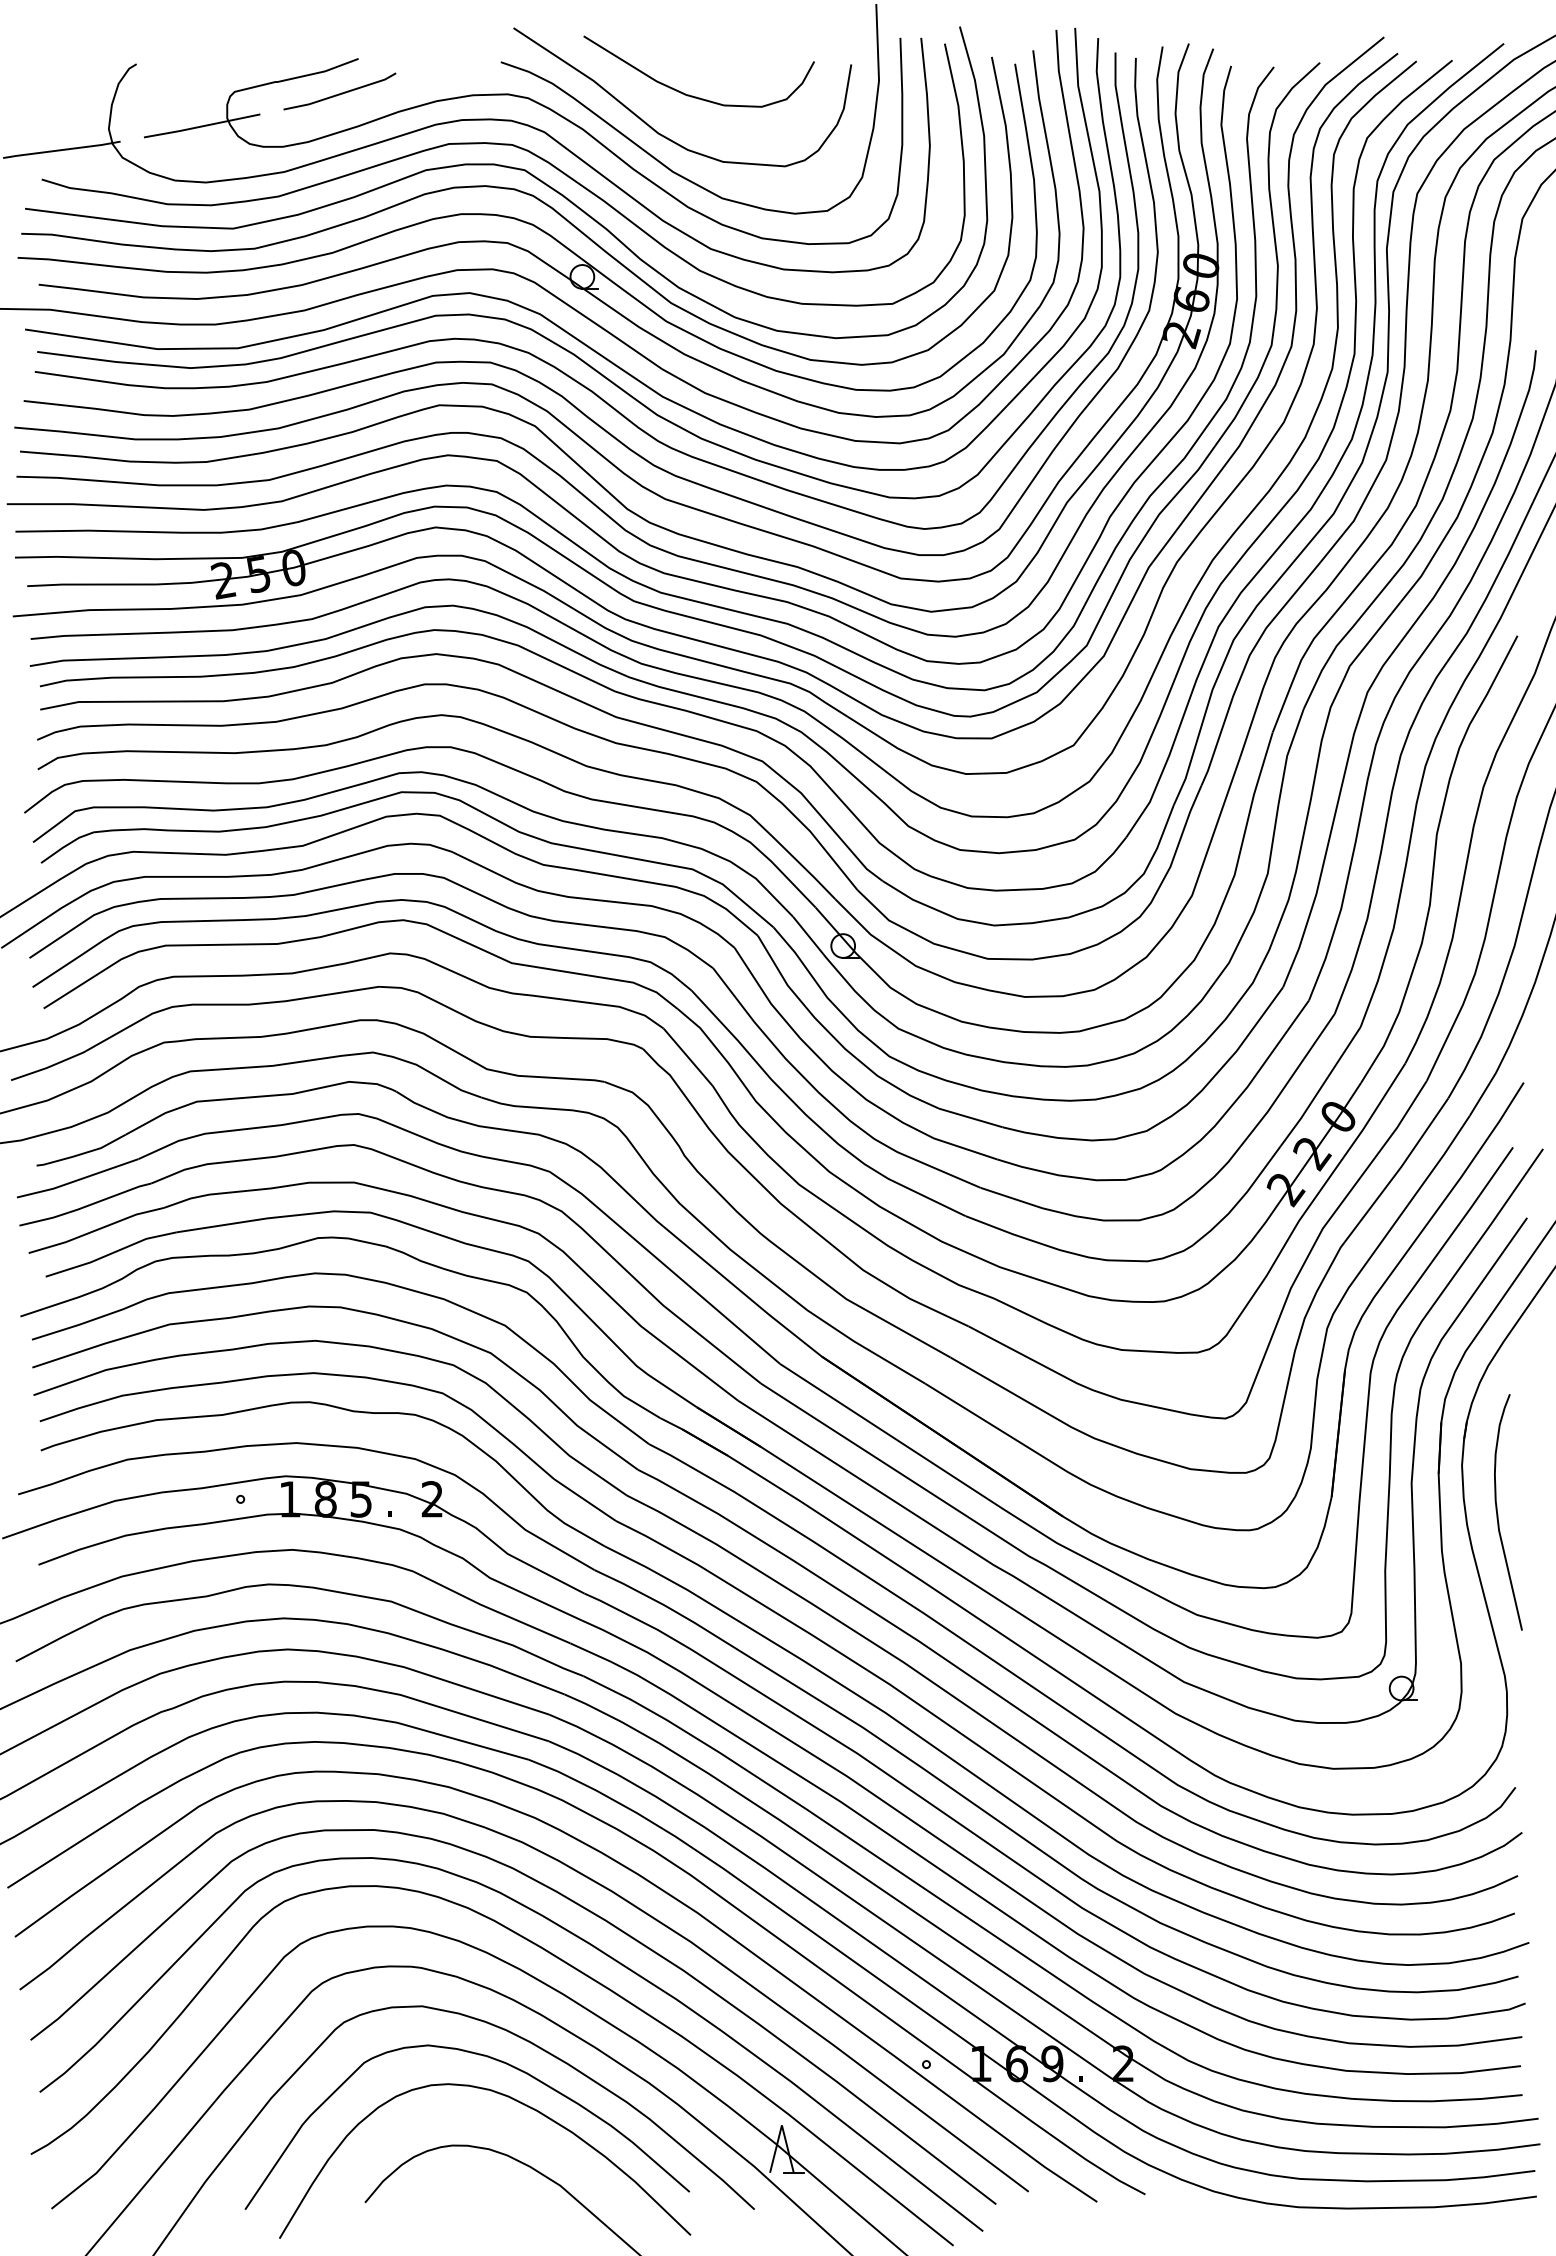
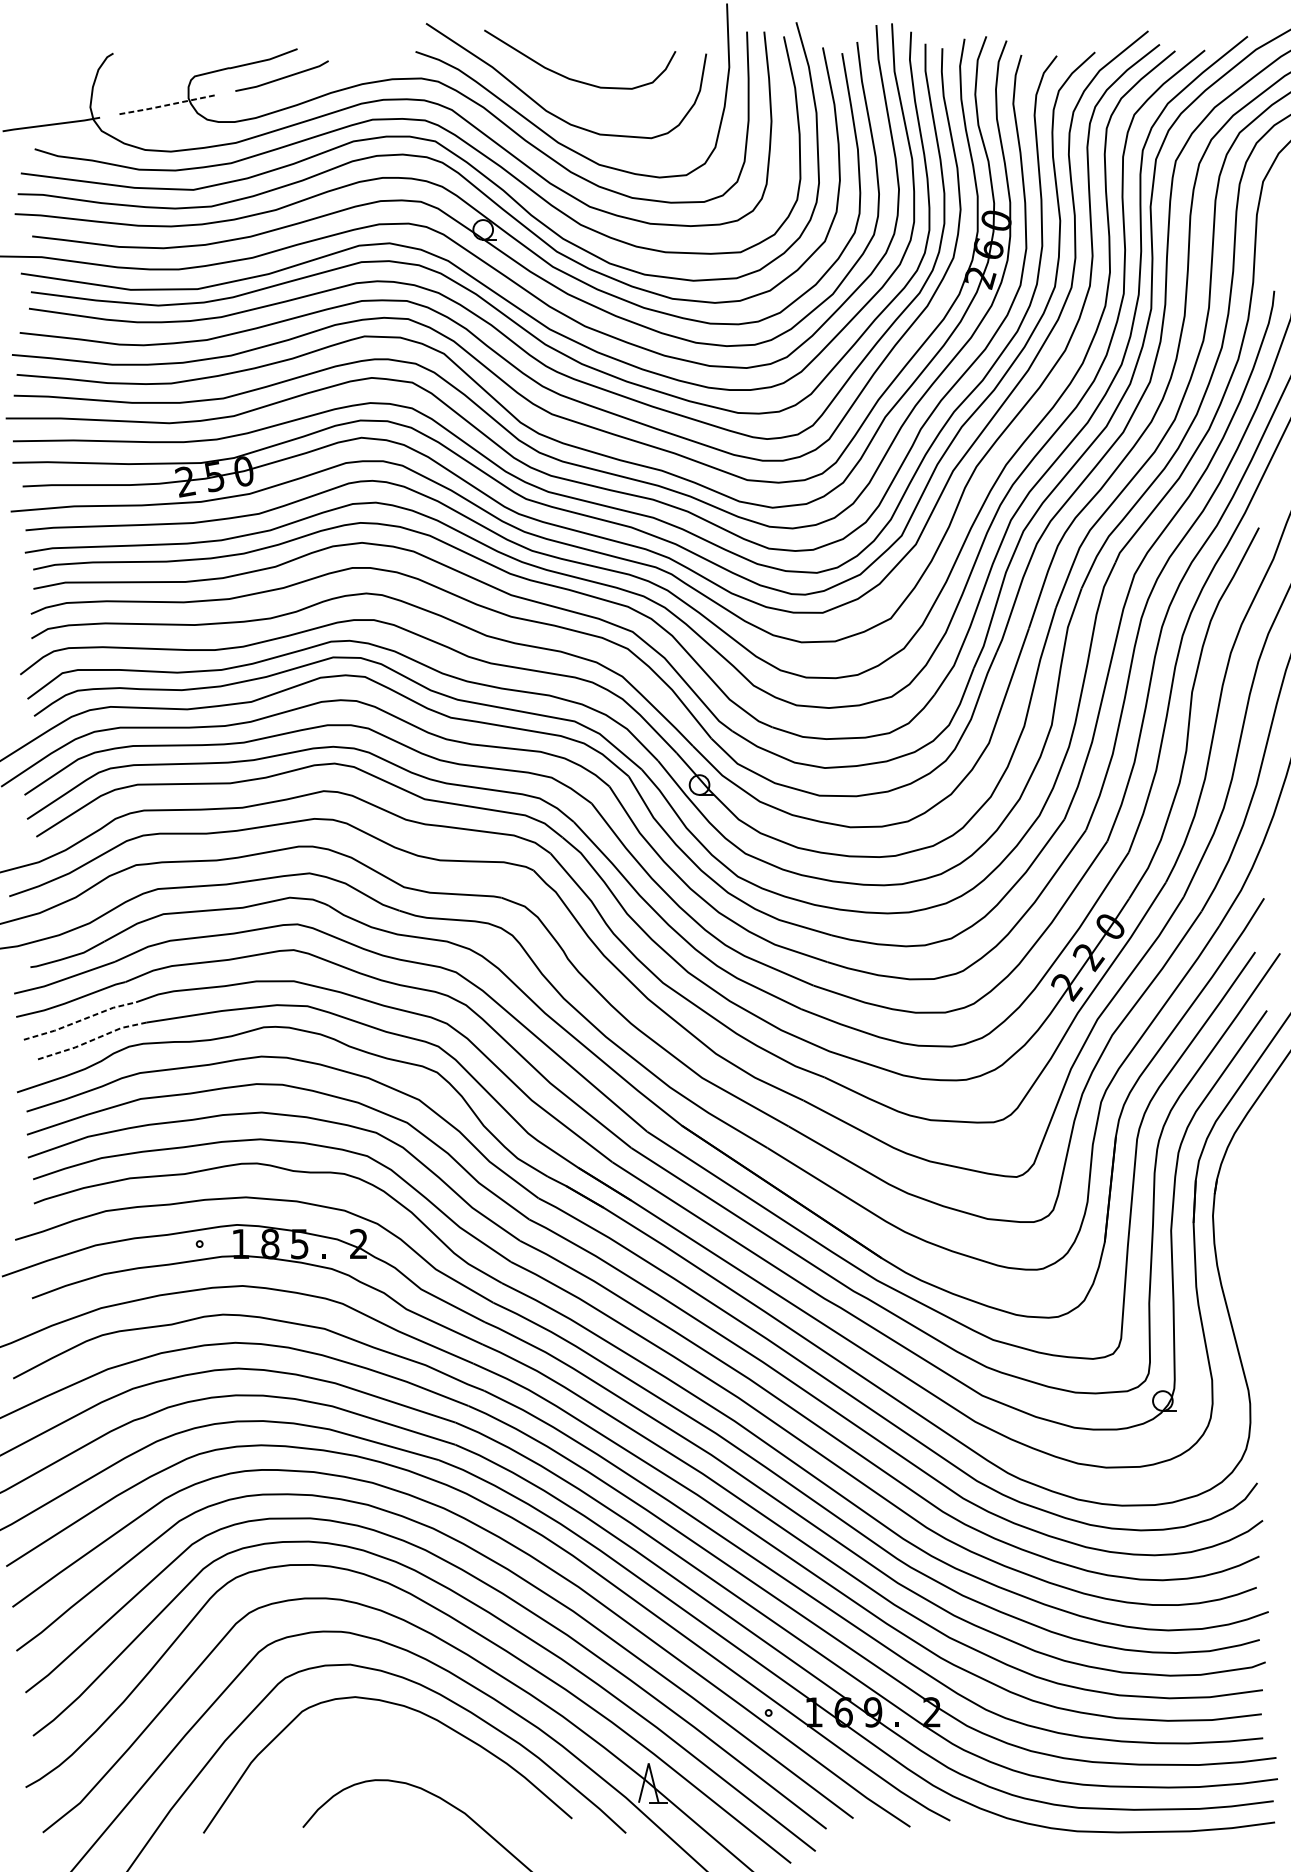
line: (201, 126) -> (167, 105), solid -> dashed
line: (96, 1230) -> (80, 1021), solid -> dashed
line: (111, 1253) -> (92, 1040), solid -> dashed
curve: (1498, 1514) -> (1243, 1256), removed
curve: (514, 2100) -> (426, 1742), removed

